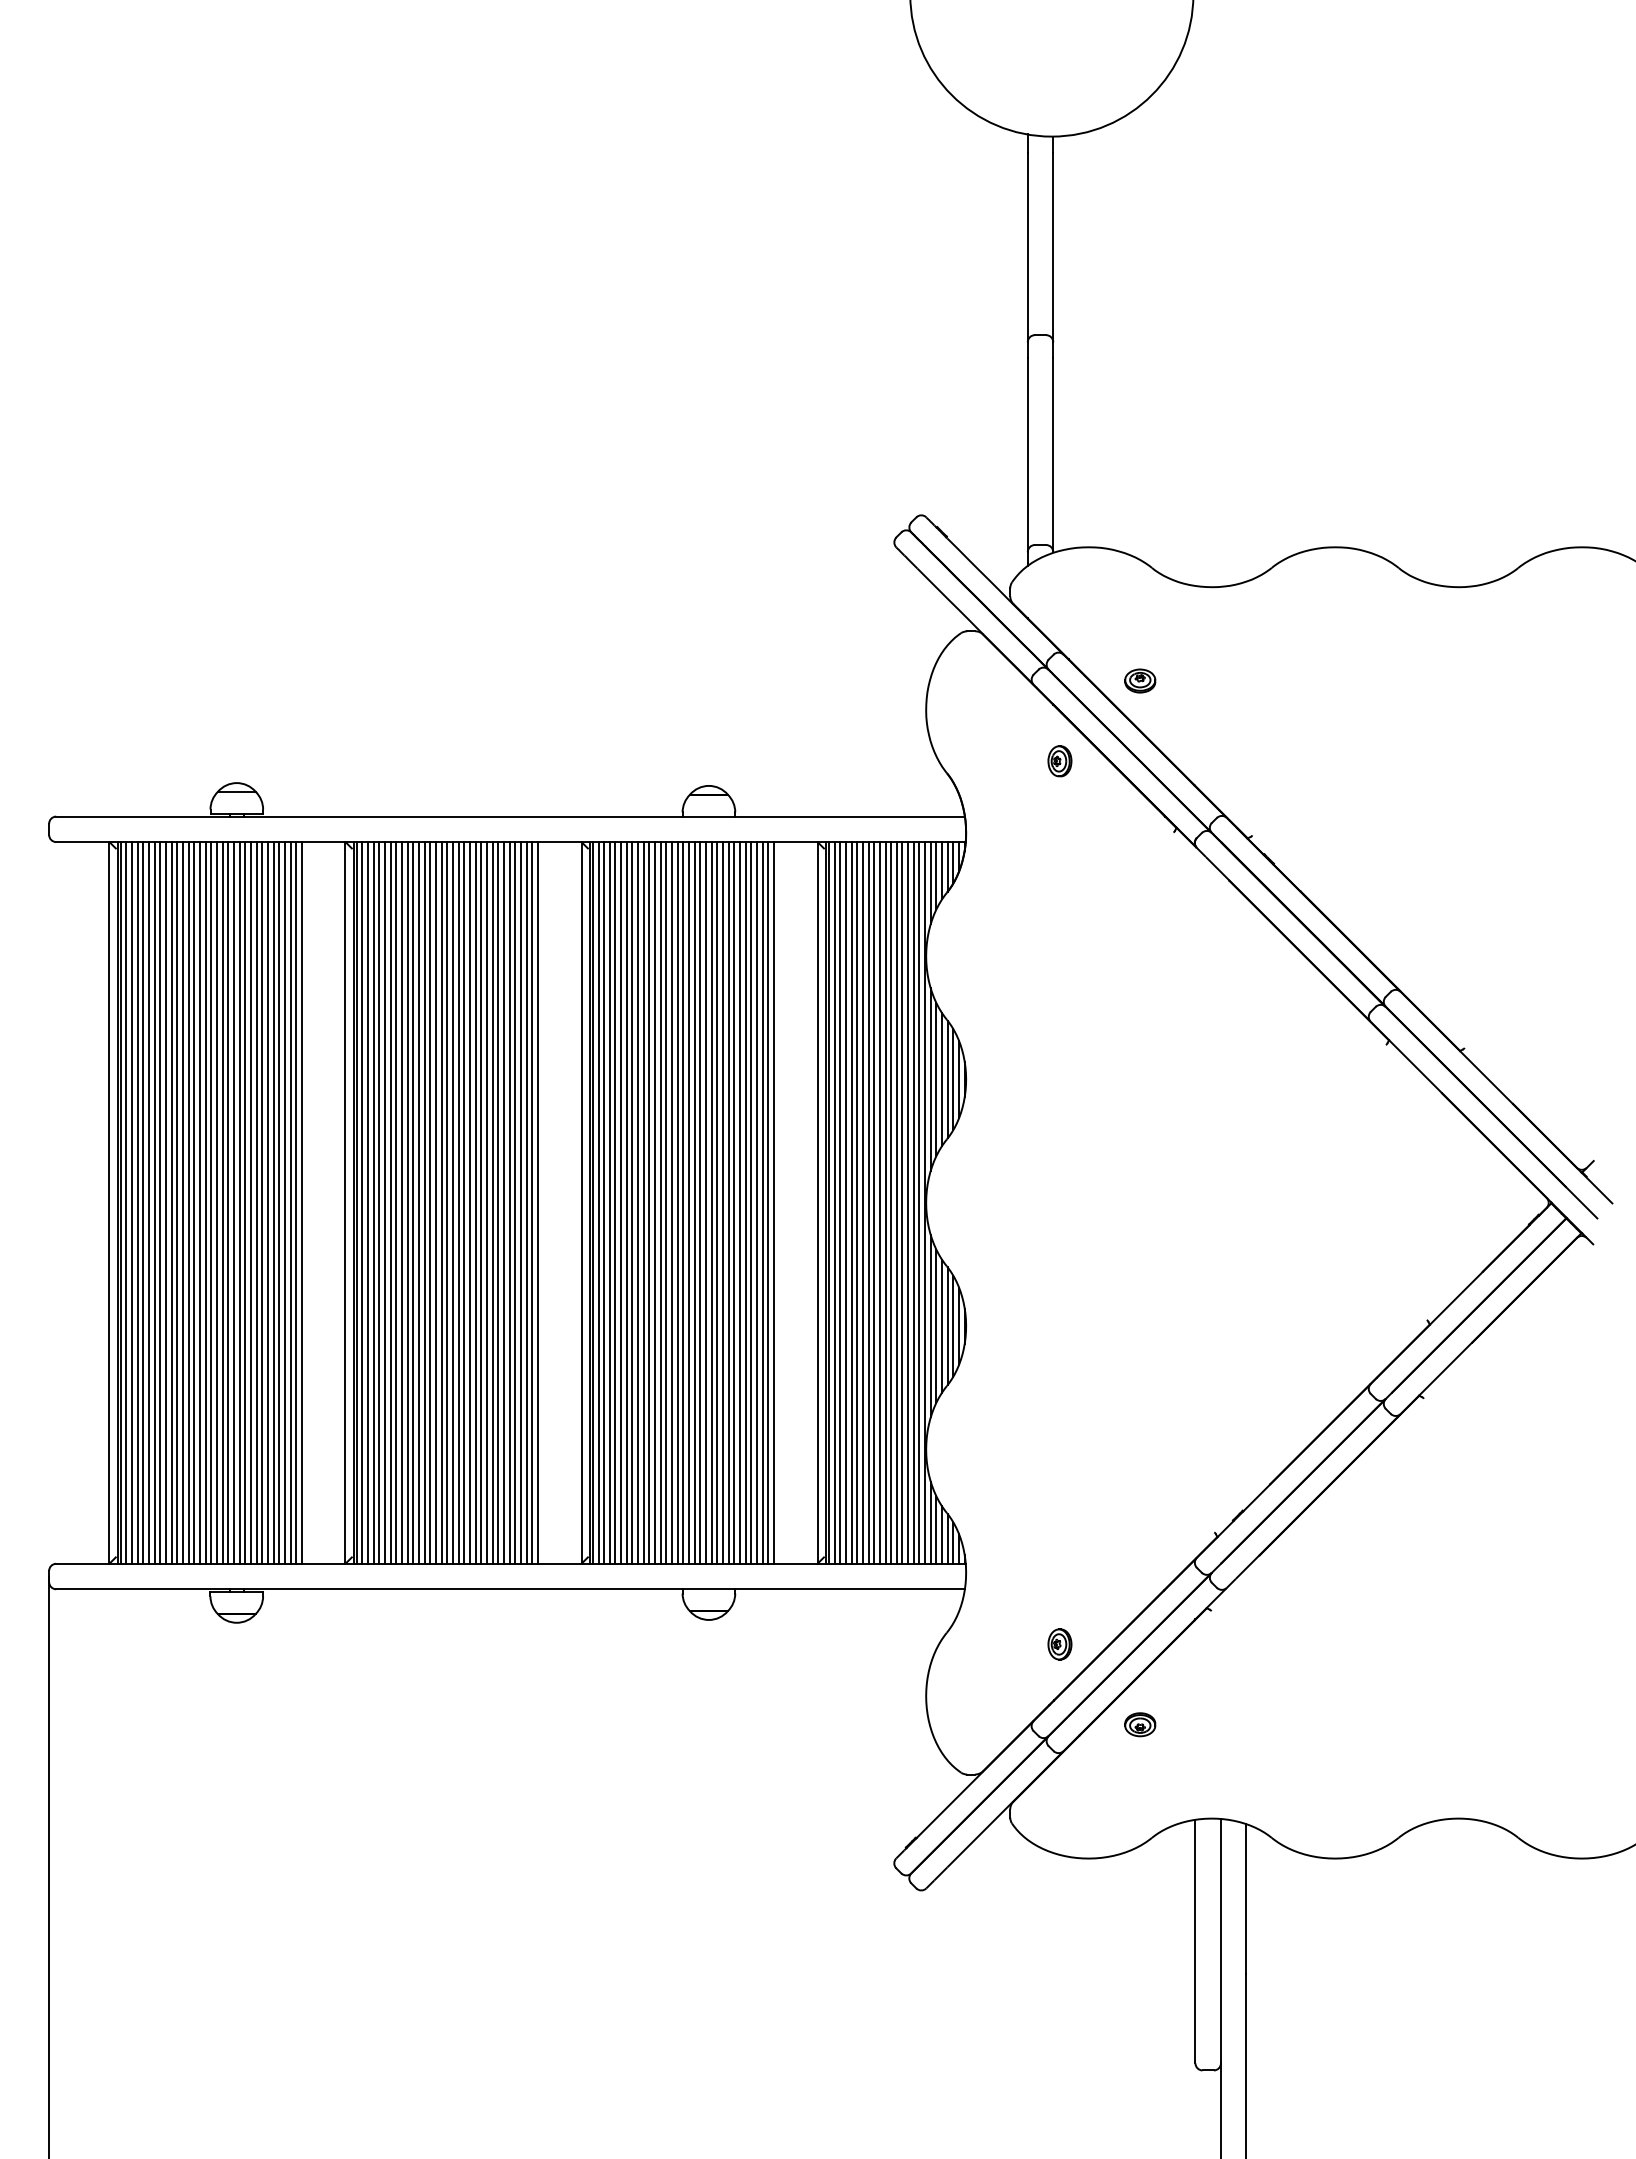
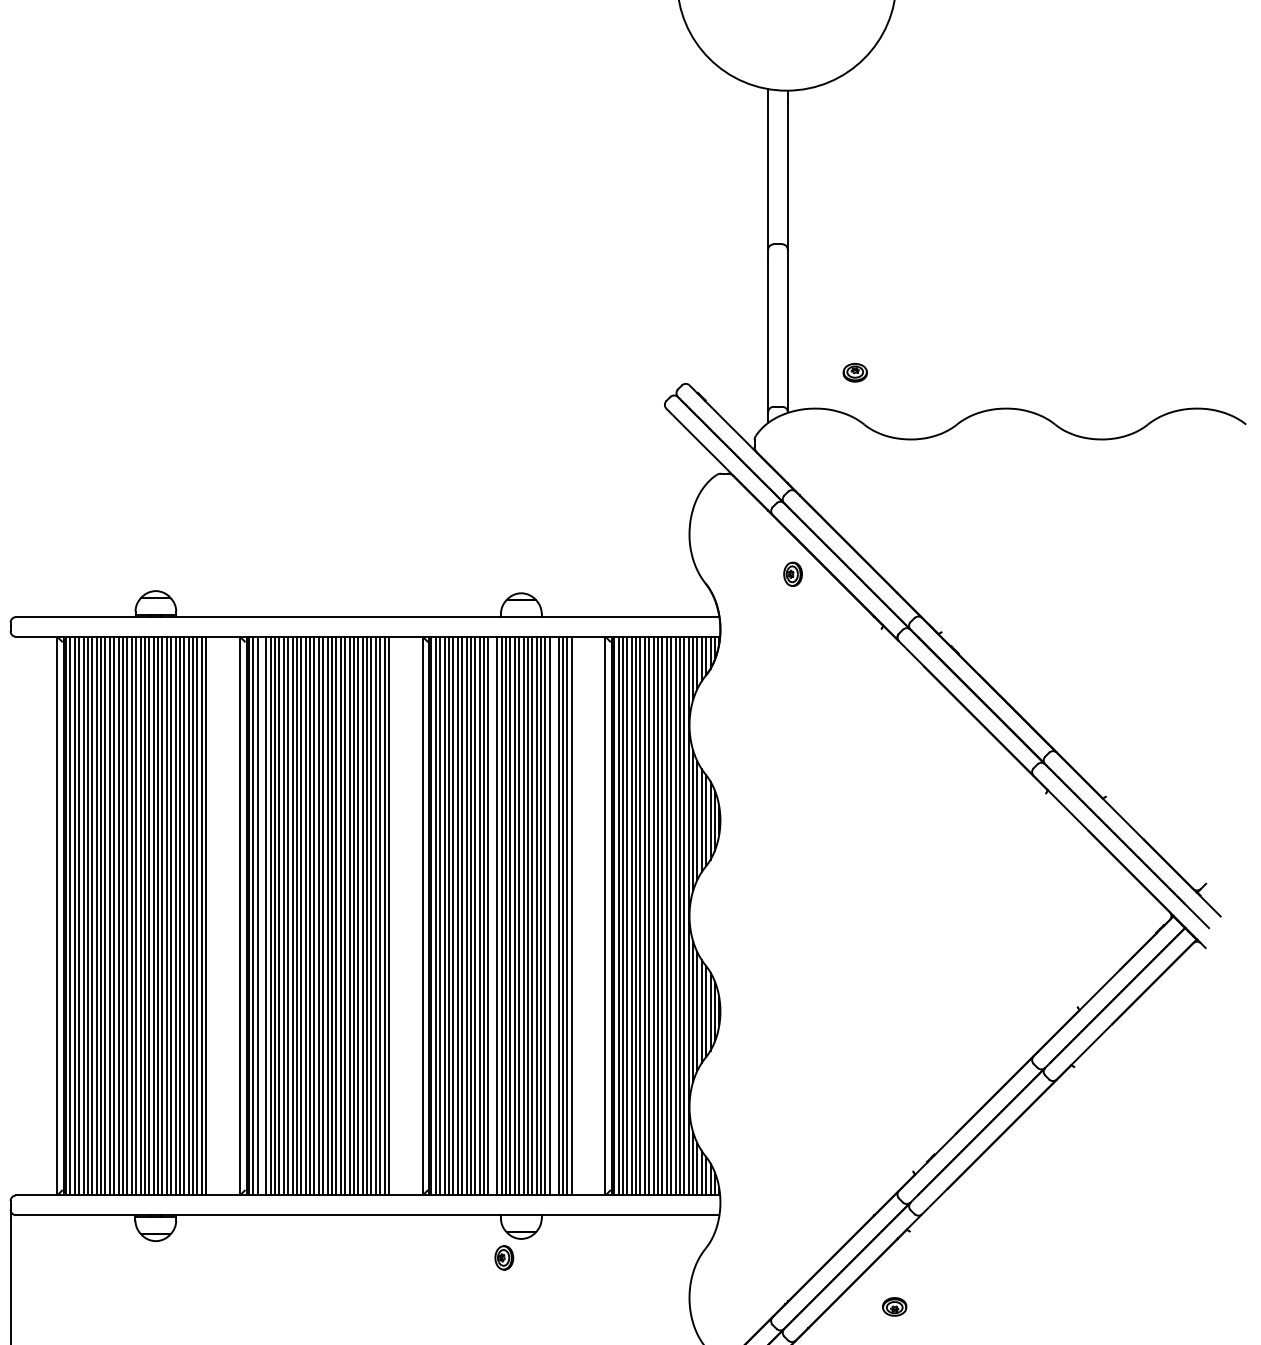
part: (1140, 680) -> (855, 372), moved
line: (373, 1202) -> (261, 915), removed
line: (672, 1202) -> (493, 915), removed
line: (751, 1202) -> (554, 915), removed
part: (1059, 1644) -> (503, 1257), moved
part: (1140, 1724) -> (894, 1306), moved

